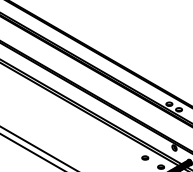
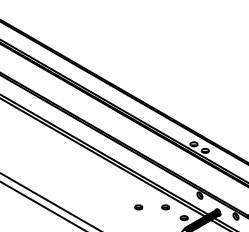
part: (122, 158) -> (138, 207), added

